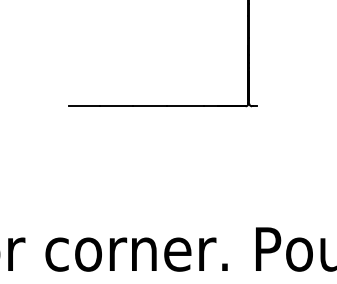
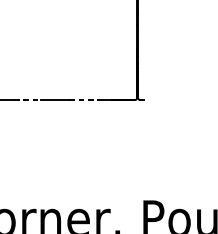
line: (116, 106) -> (27, 100), solid -> dashed
line: (185, 106) -> (85, 100), solid -> dashed

